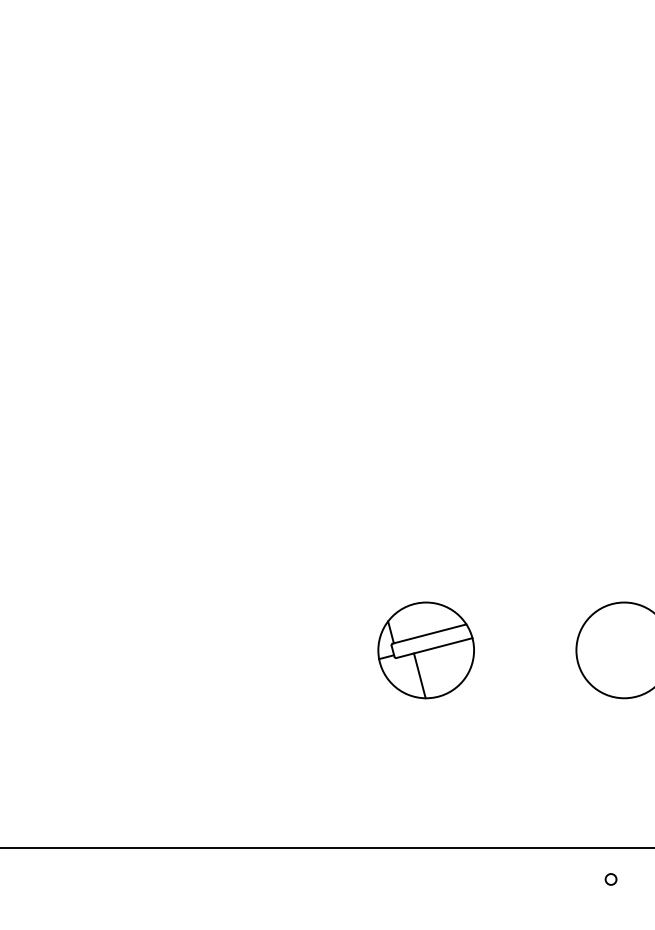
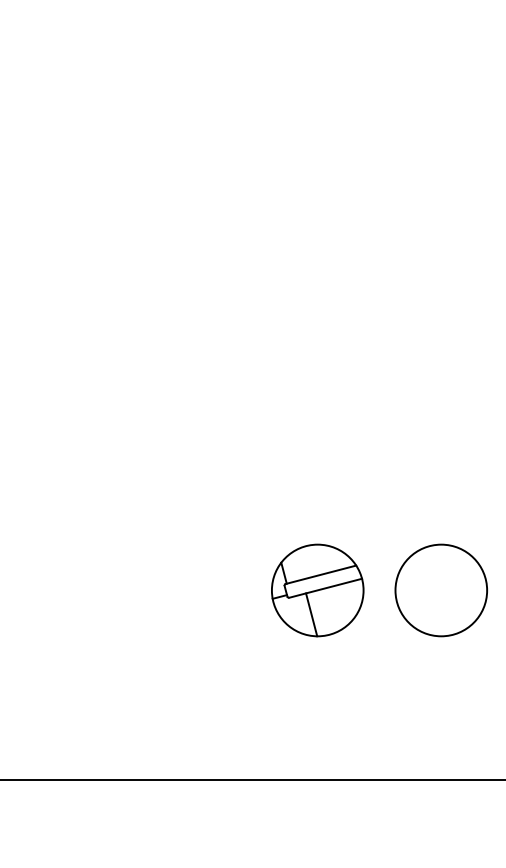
part: (425, 650) -> (317, 590), moved
circle: (610, 879) -> (428, 809), removed

